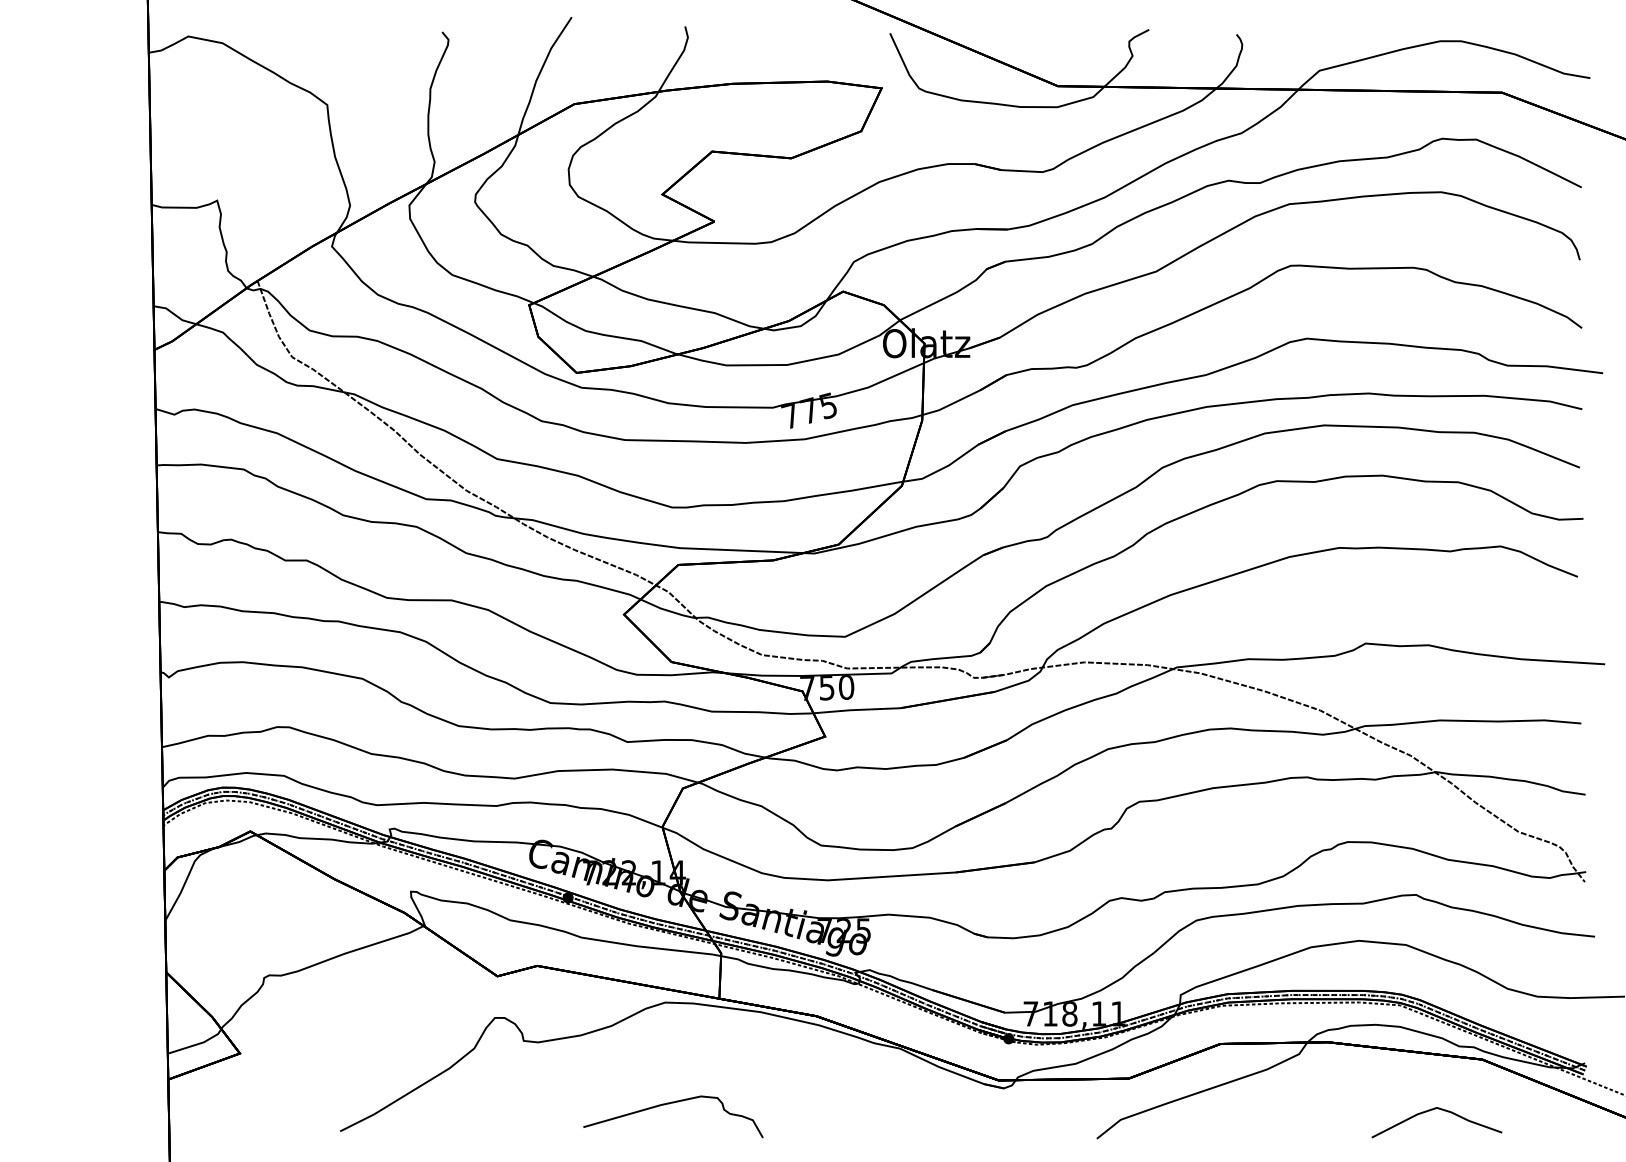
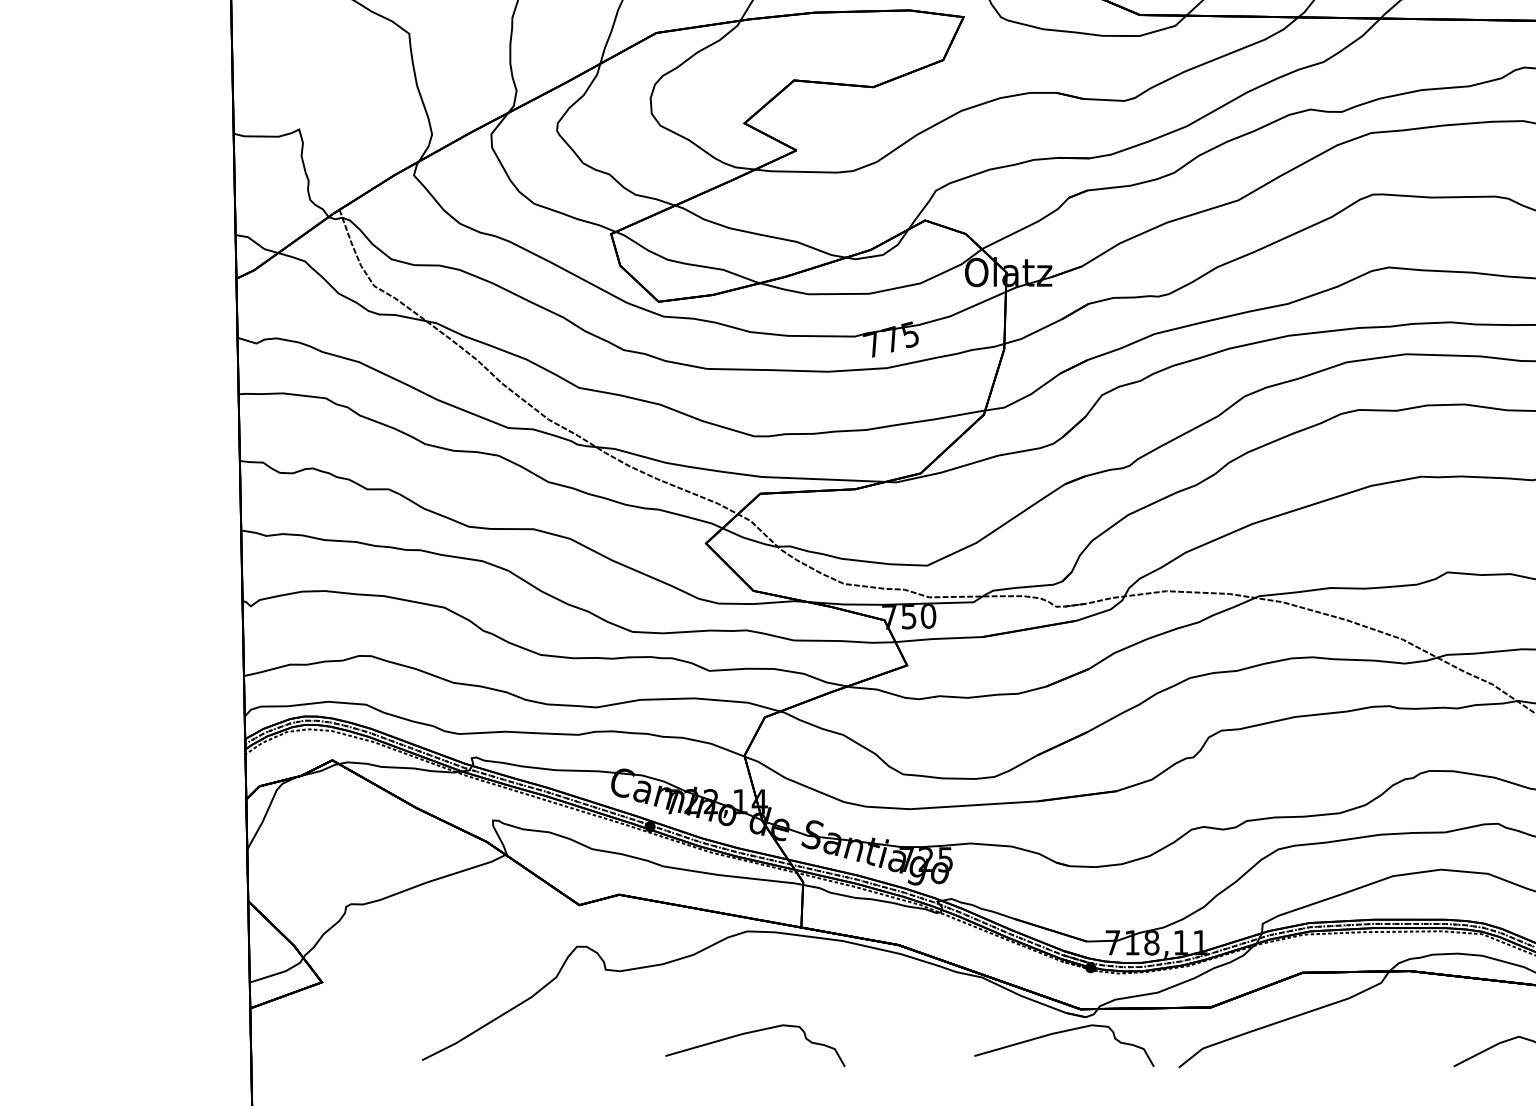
curve: (978, 1104) -> (1060, 1033), added

